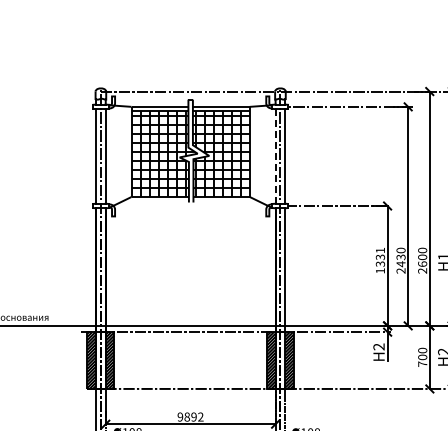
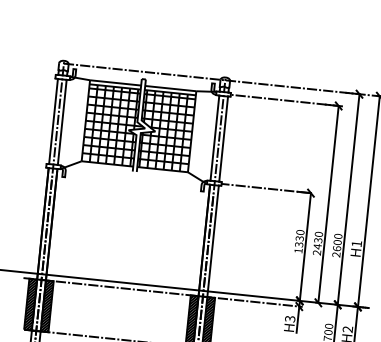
line: (275, 155) -> (214, 137), dashed -> solid
text: (380, 250) -> (300, 232), 1331 -> 1330
text: (379, 346) -> (290, 318), H2 -> H3

